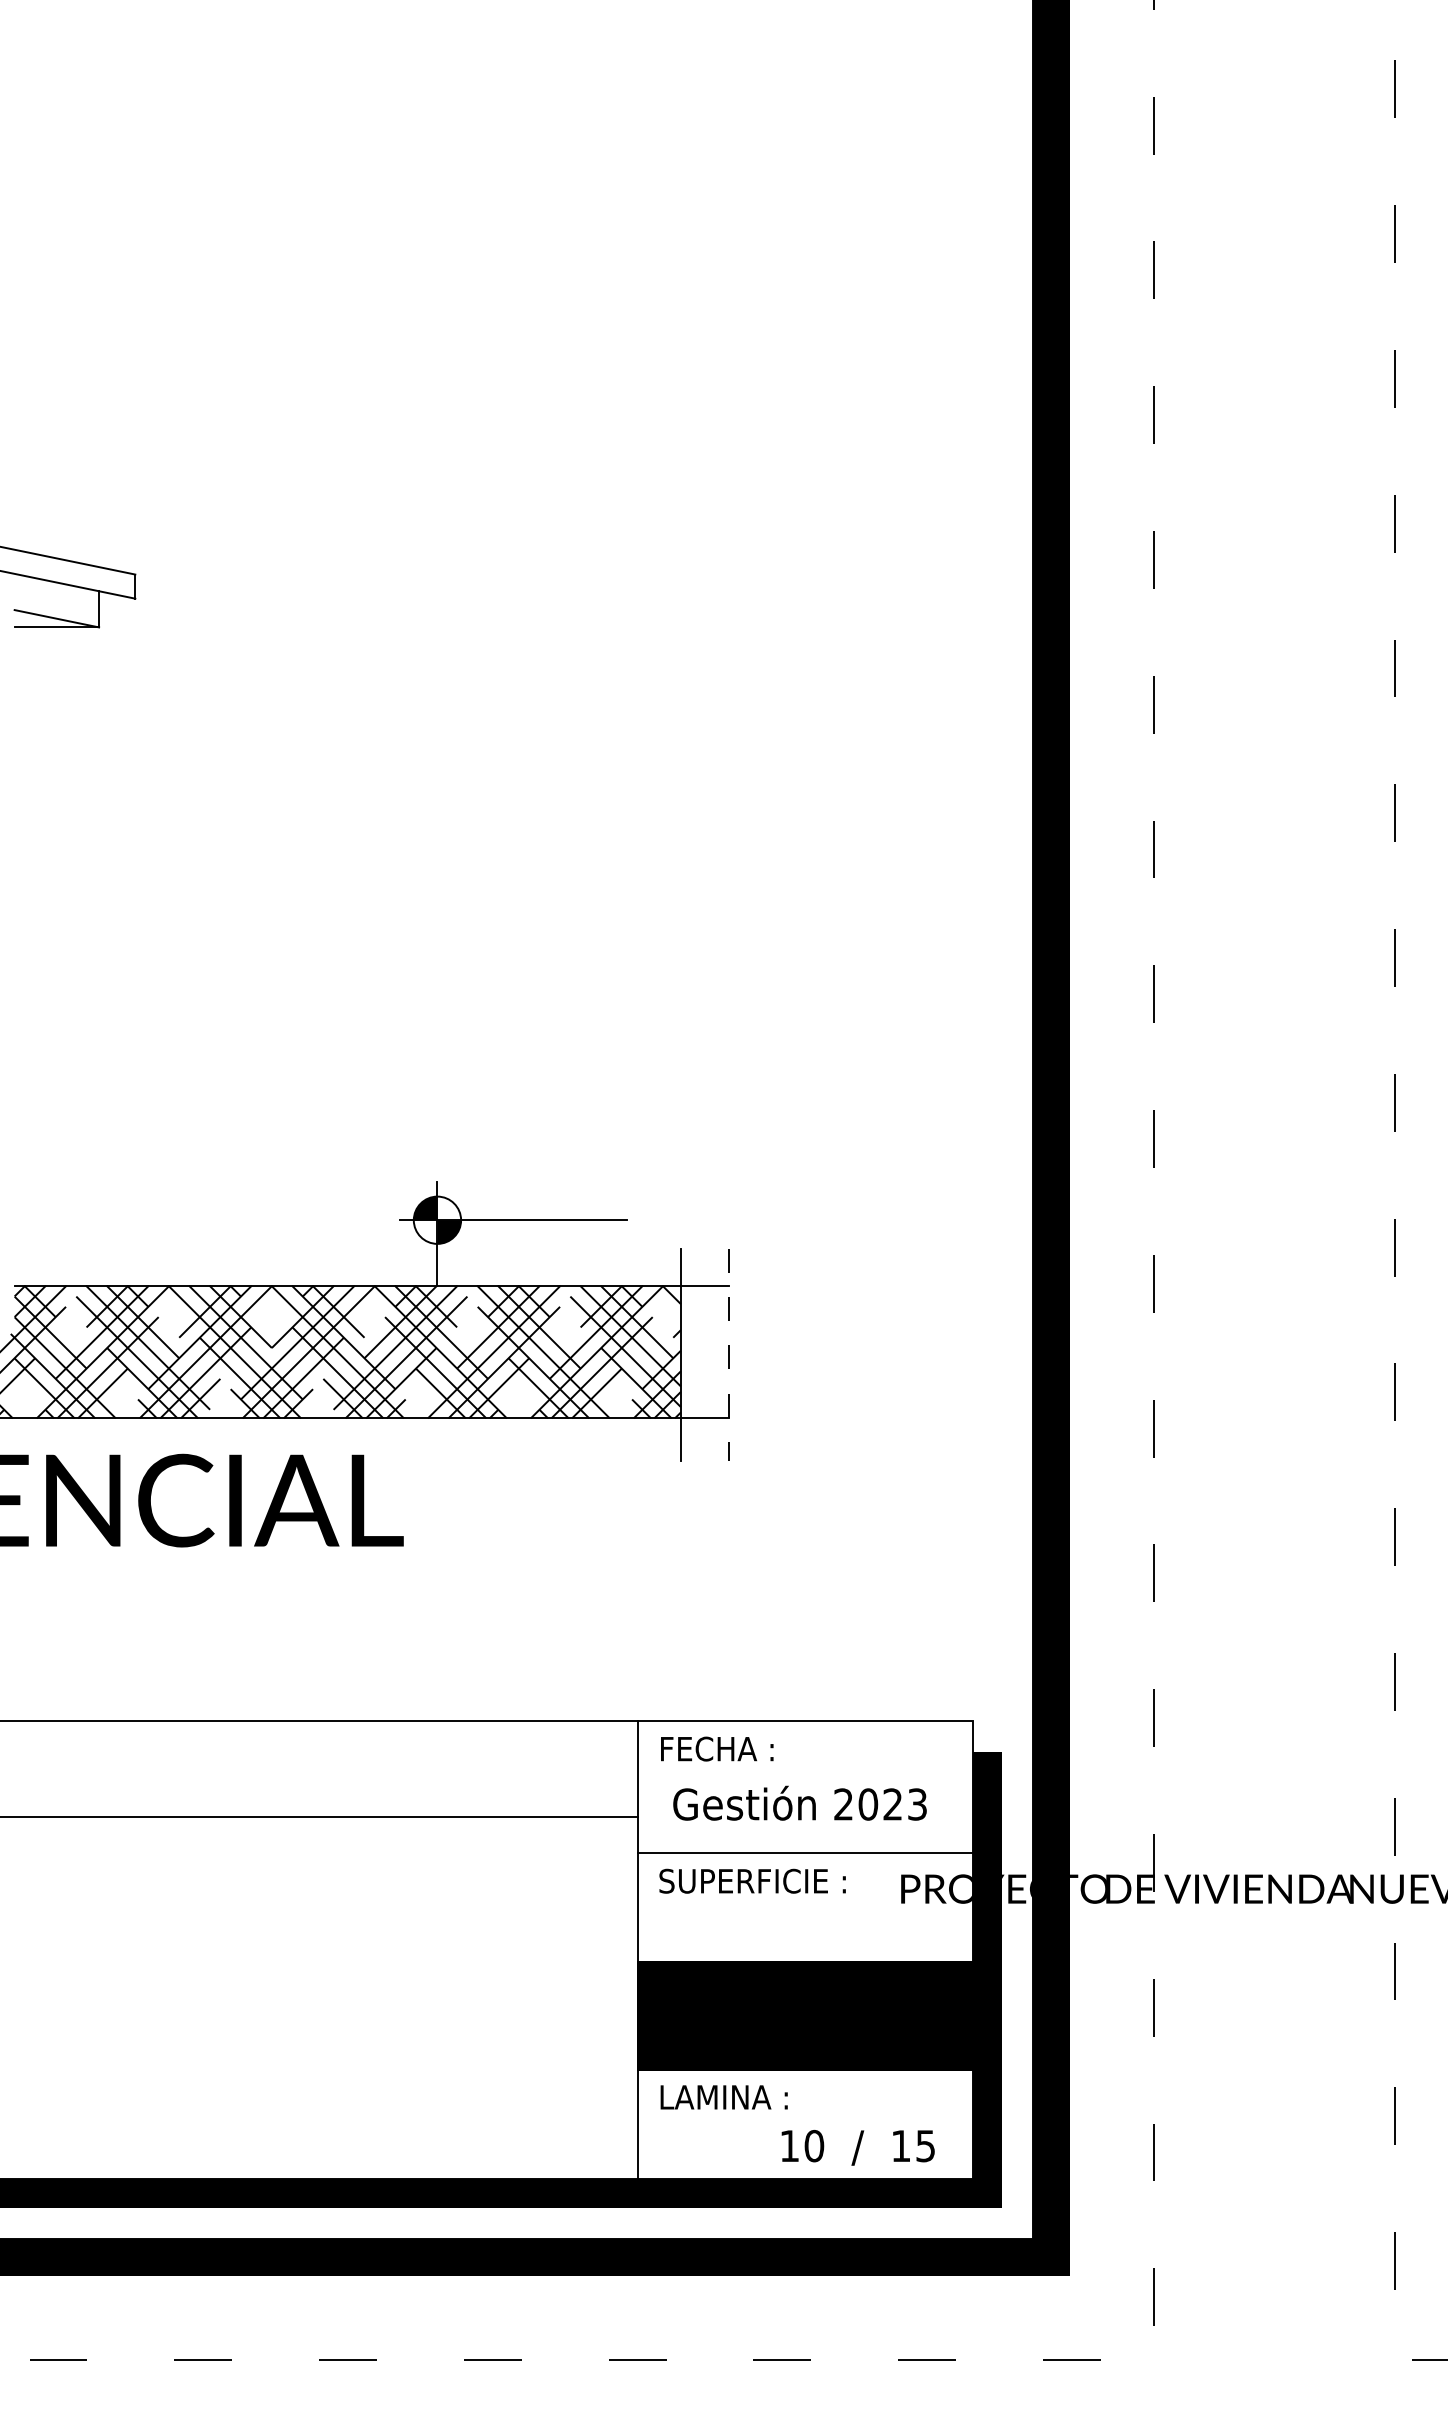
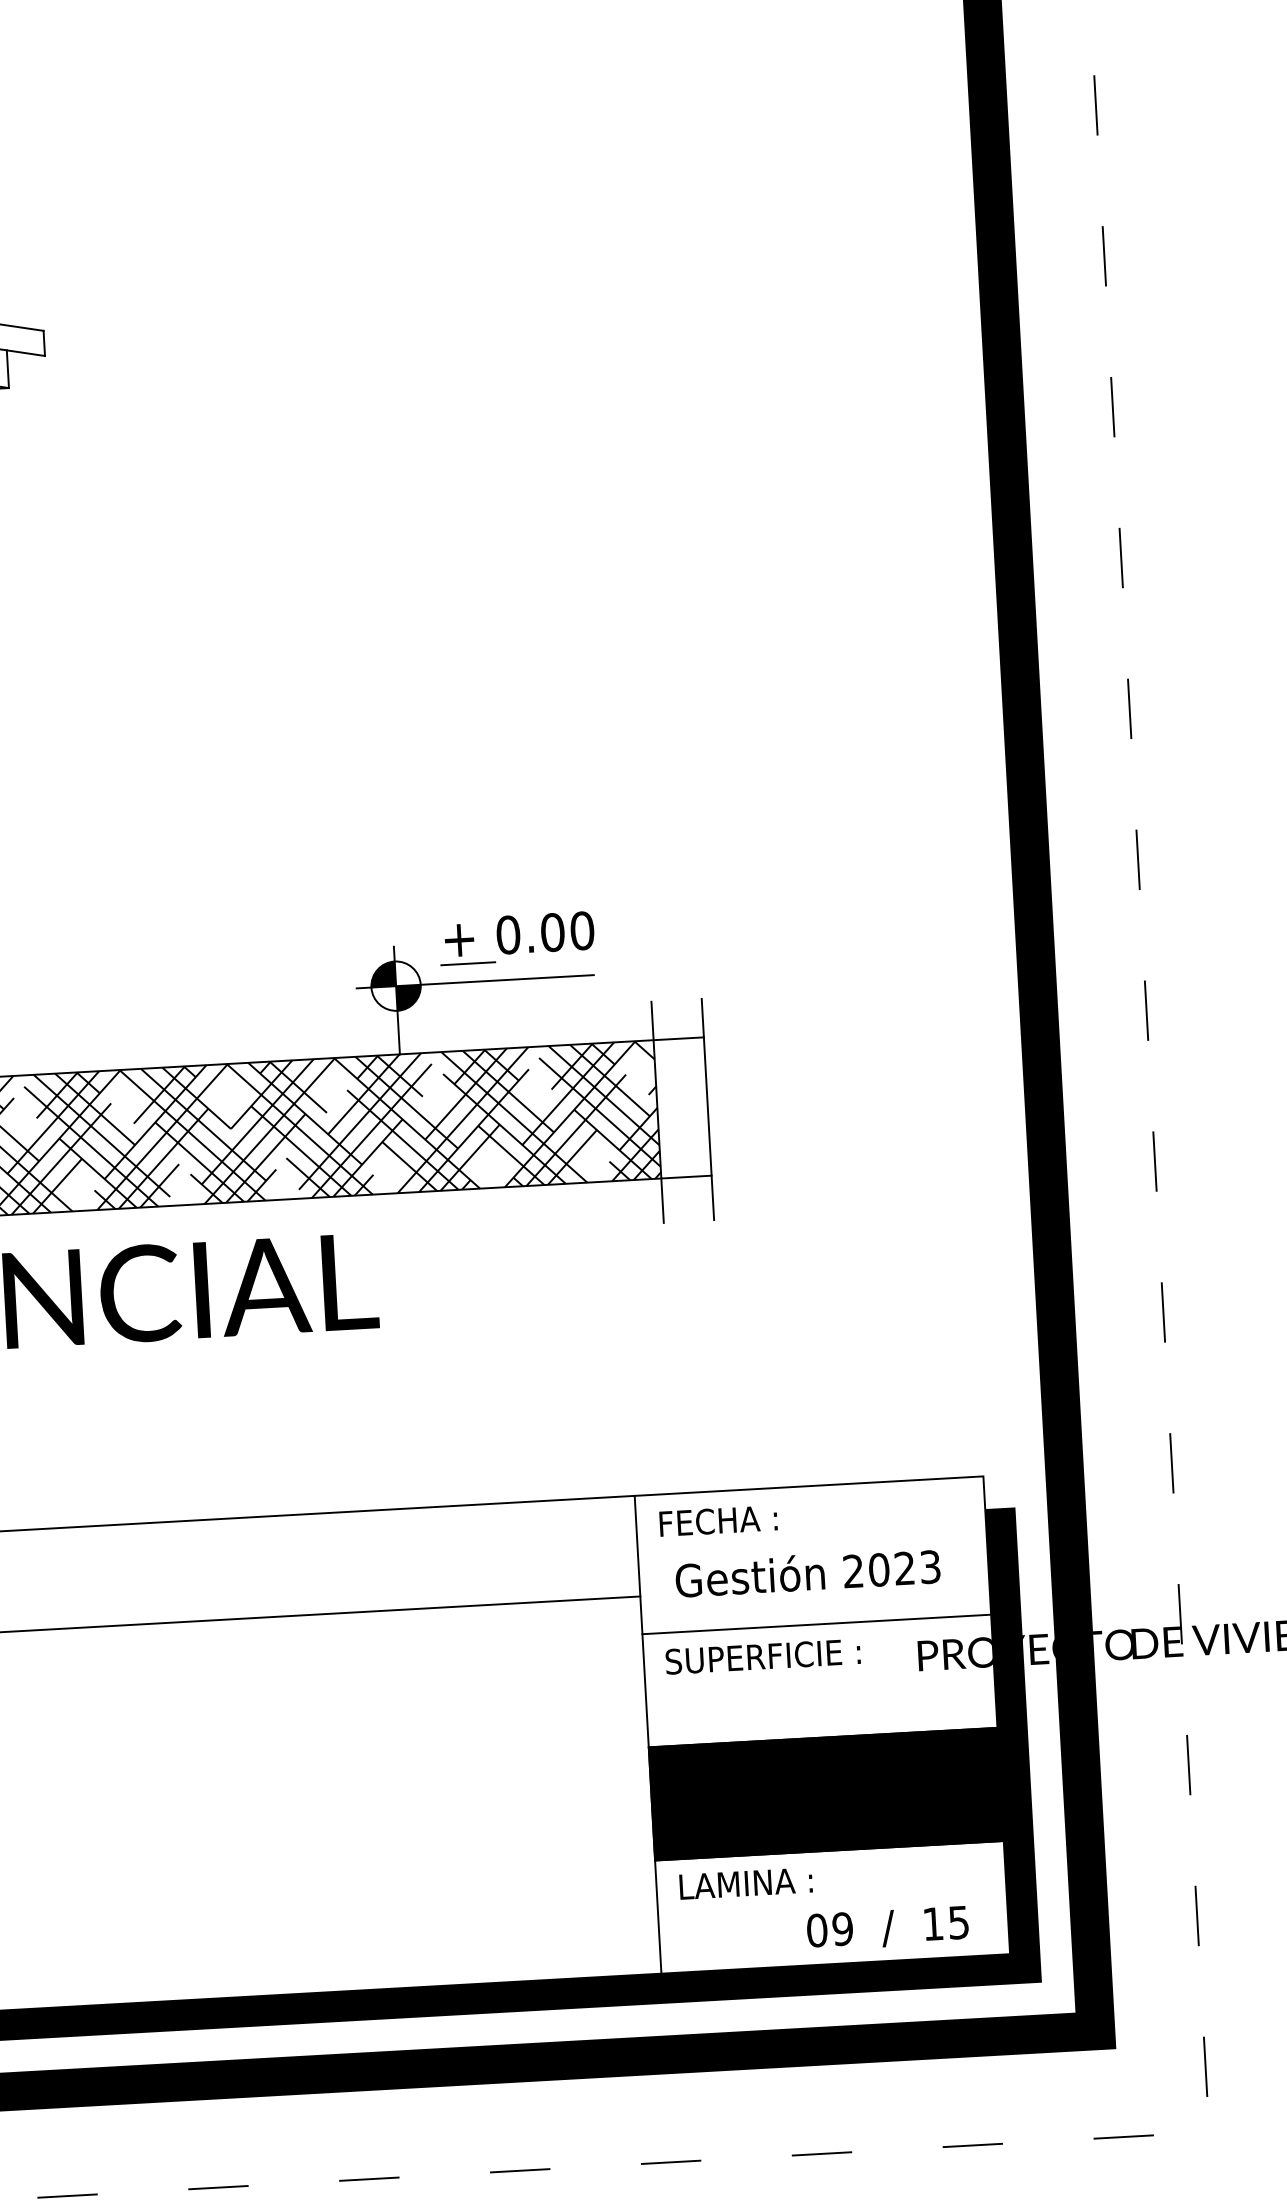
part: (555, 1180) -> (516, 937), added
line: (729, 1355) -> (708, 1110), dashed -> solid
text: (802, 2145) -> (830, 1929), 10 -> 09

